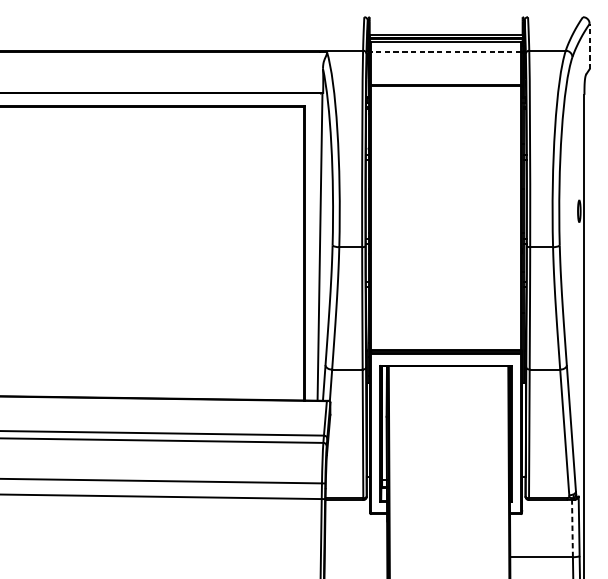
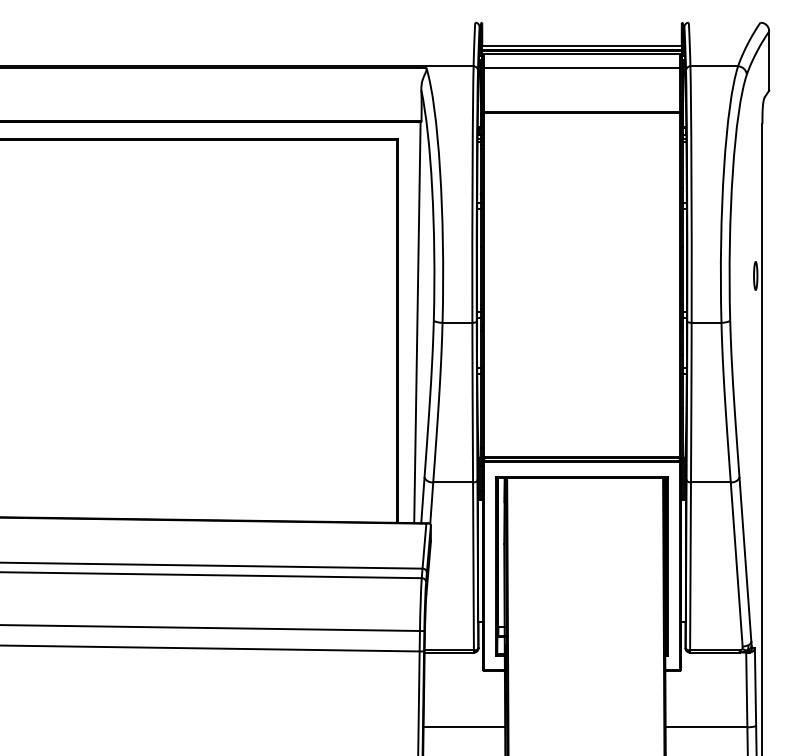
line: (589, 46) -> (769, 61), dashed -> solid
line: (446, 51) -> (582, 67), dashed -> solid
line: (572, 528) -> (746, 689), dashed -> solid
line: (356, 557) -> (464, 727), added

